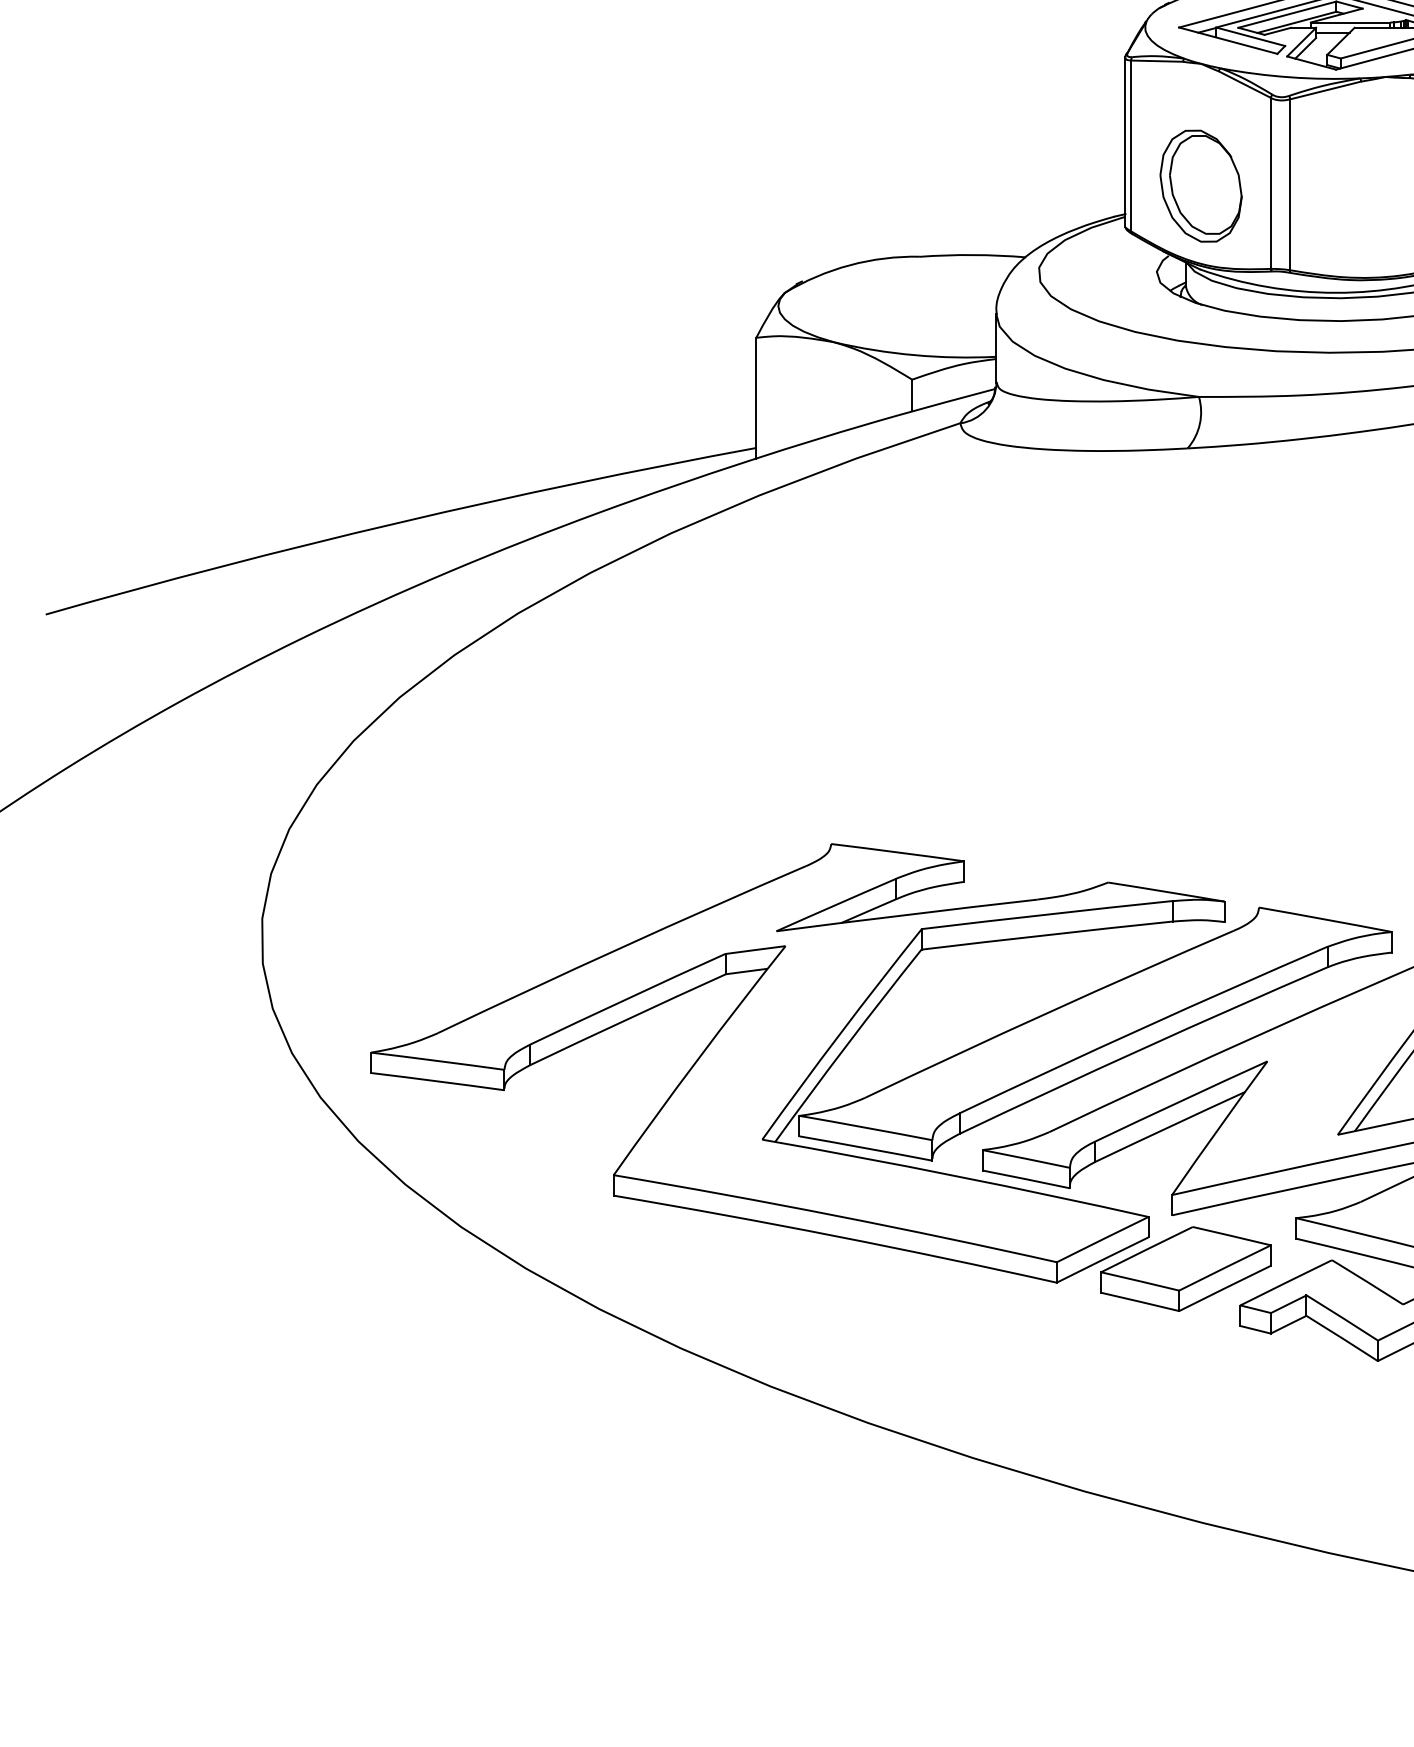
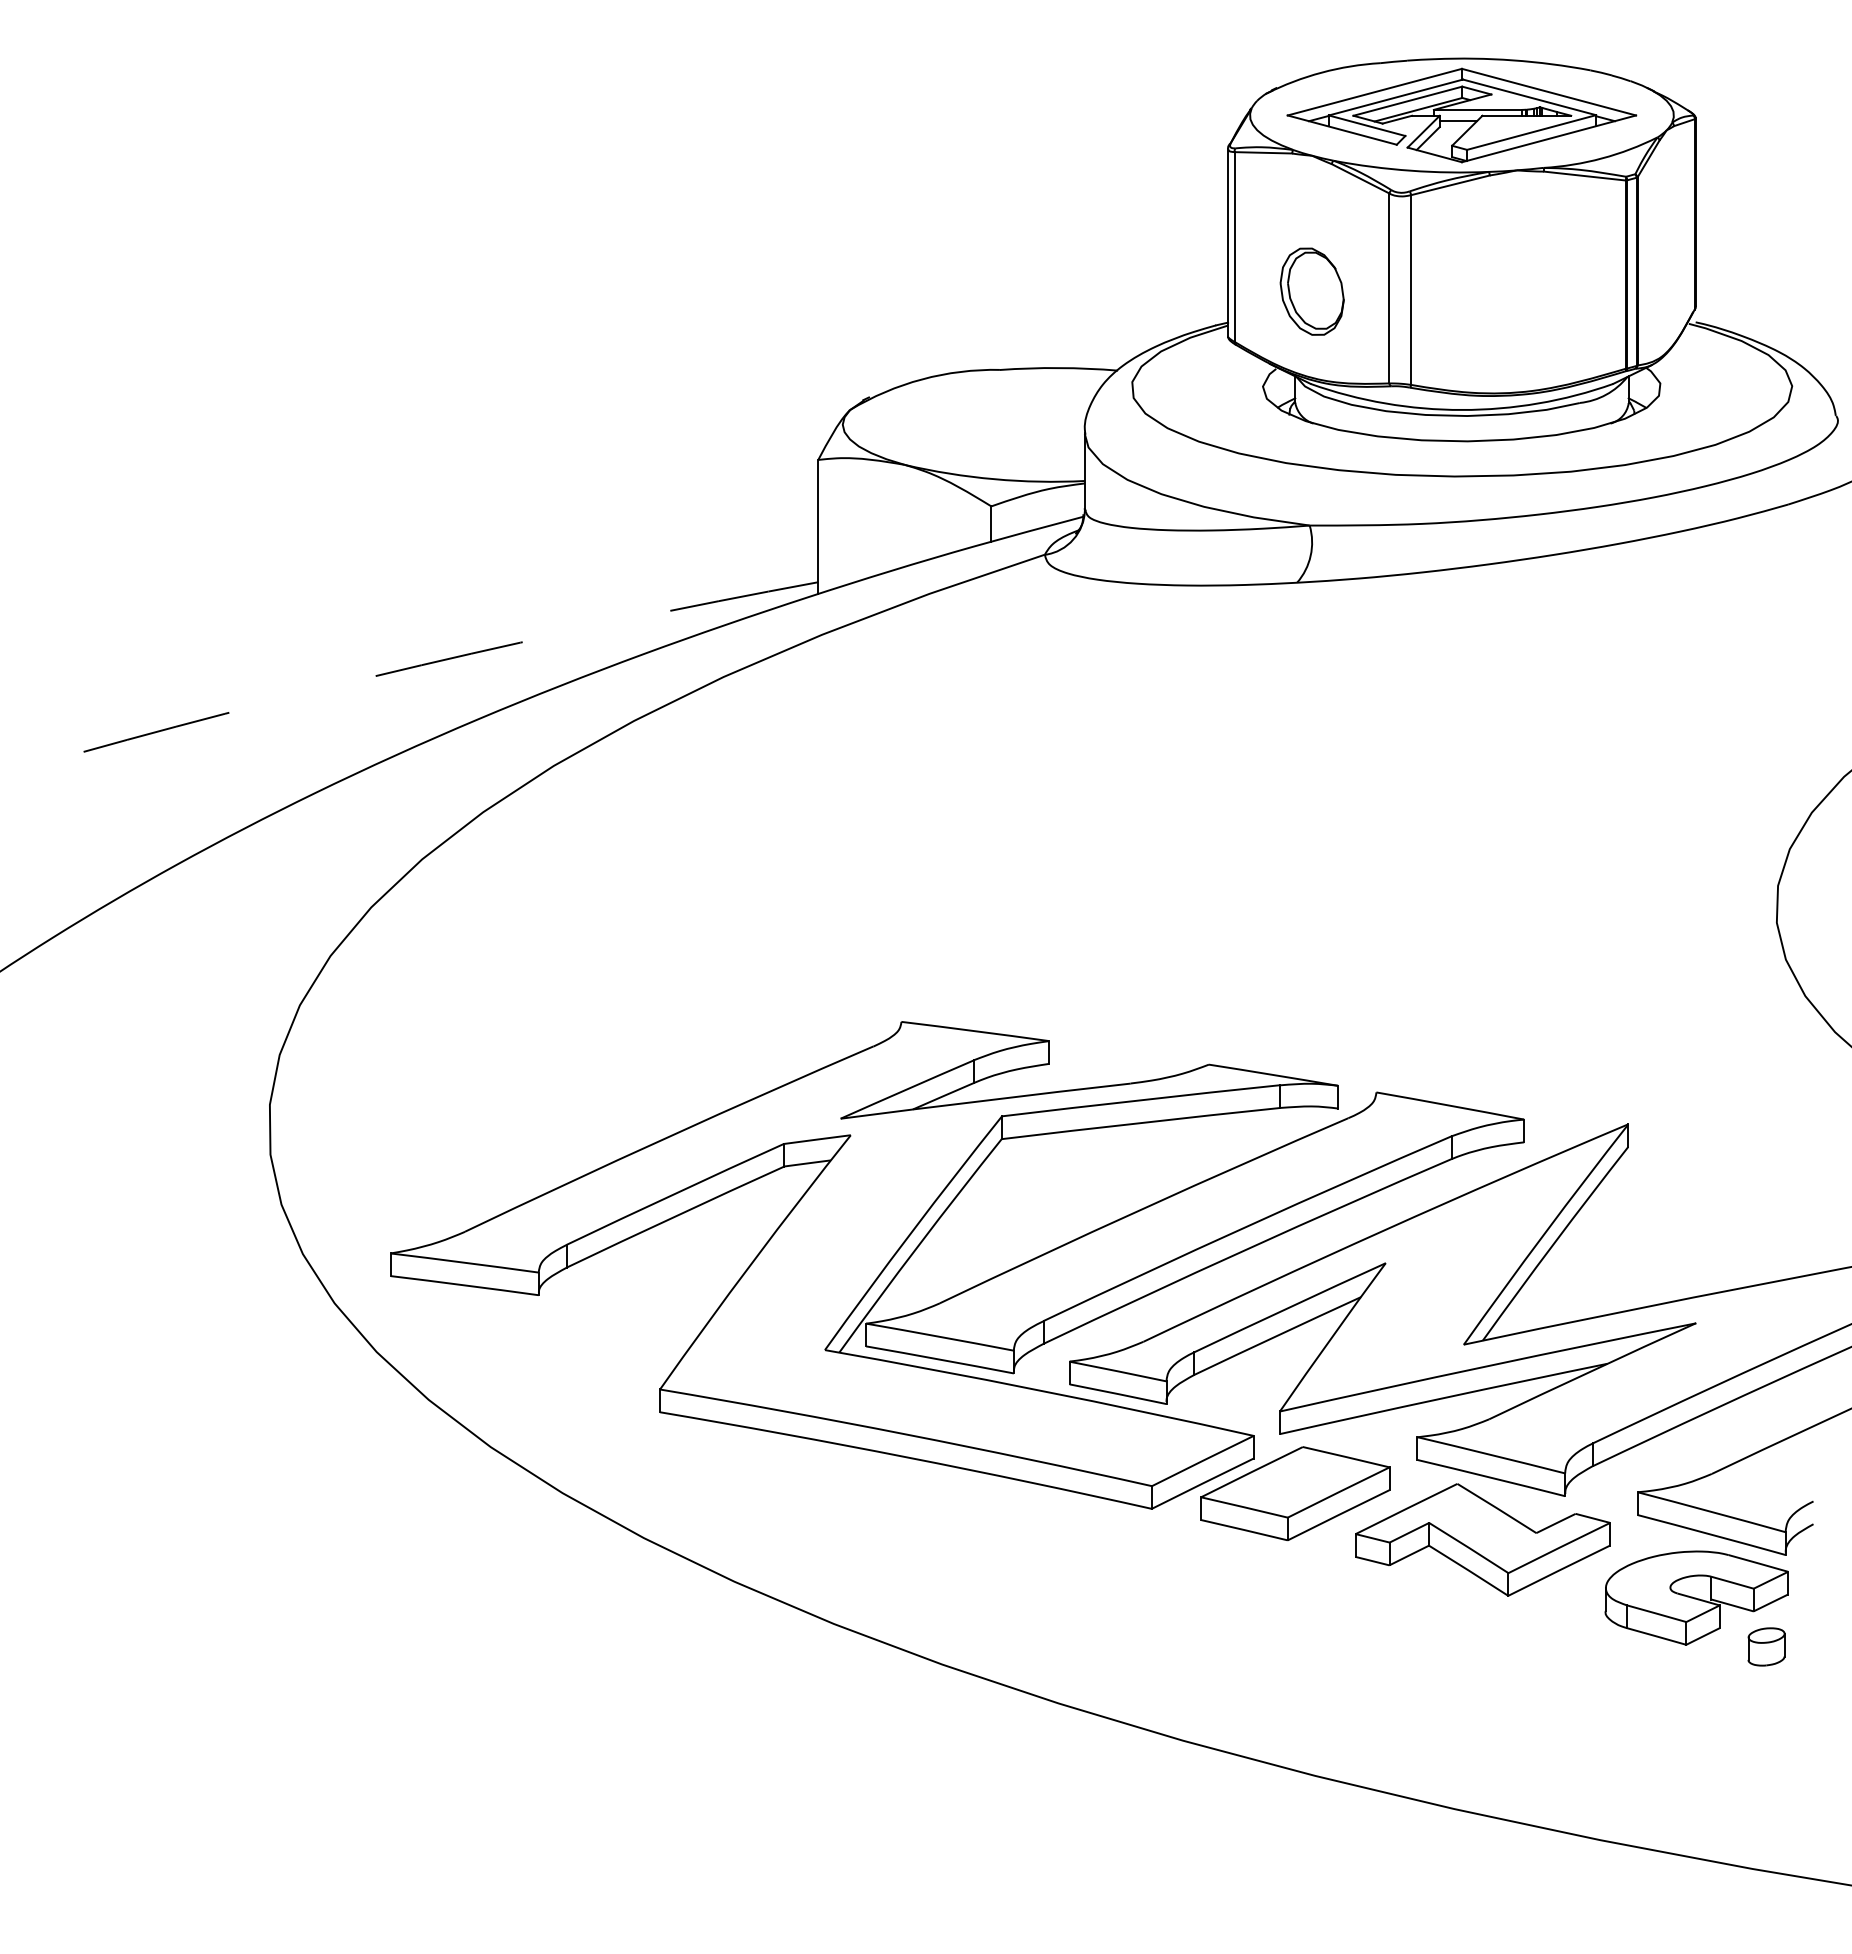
part: (1201, 186) -> (1312, 291), size x0.7
arc: (398, 522) -> (421, 665), solid -> dashed

